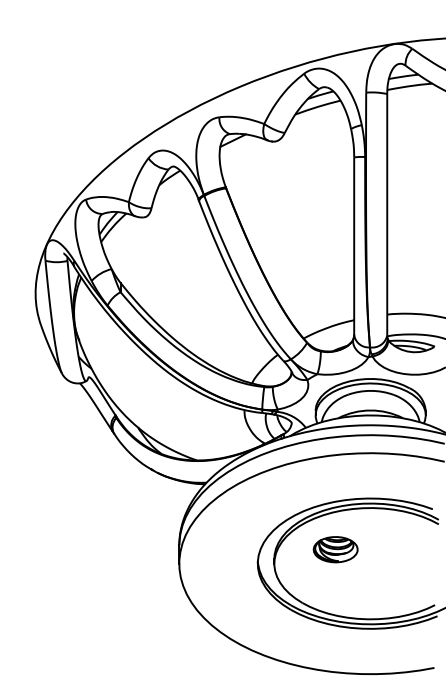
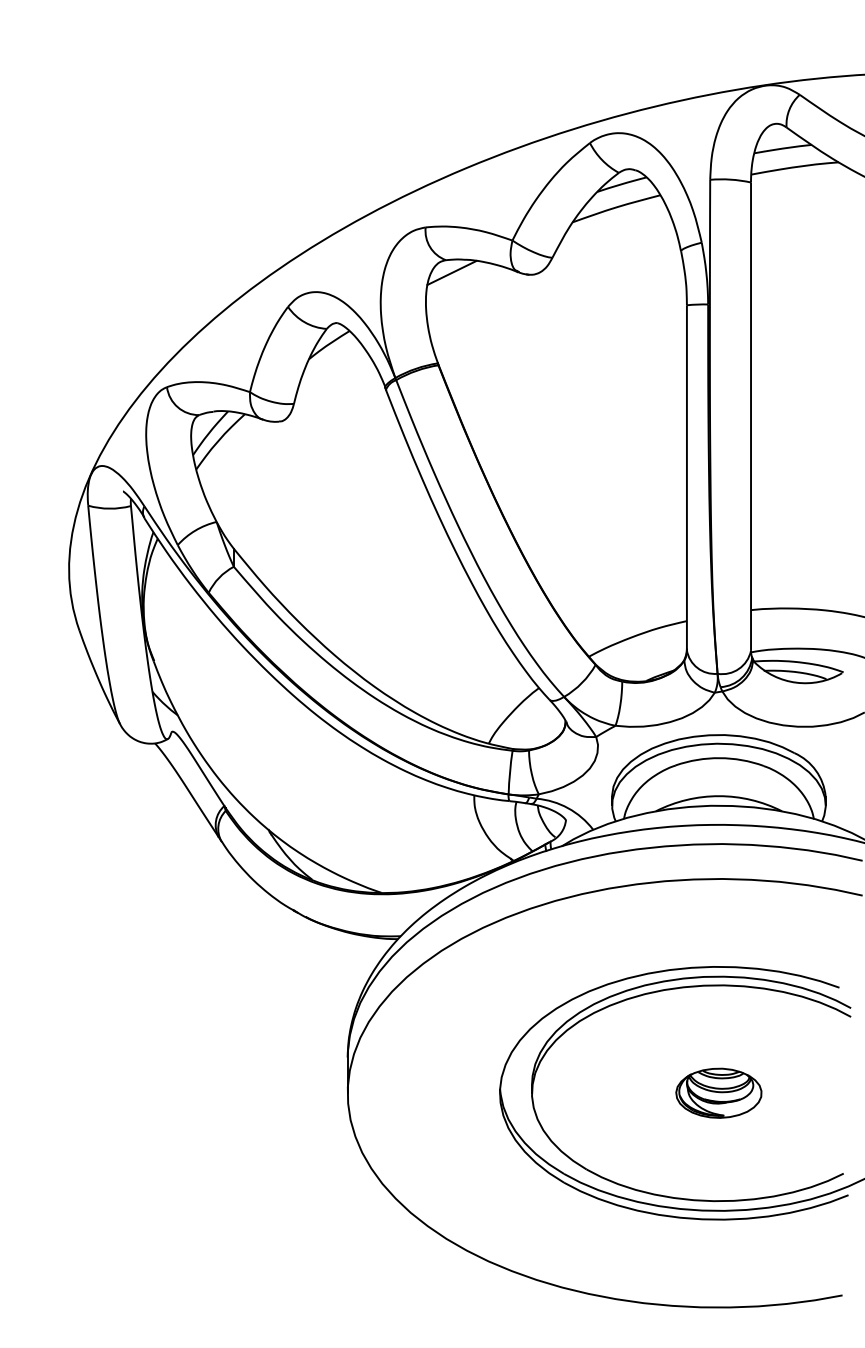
part: (335, 549) -> (718, 1092), moved

